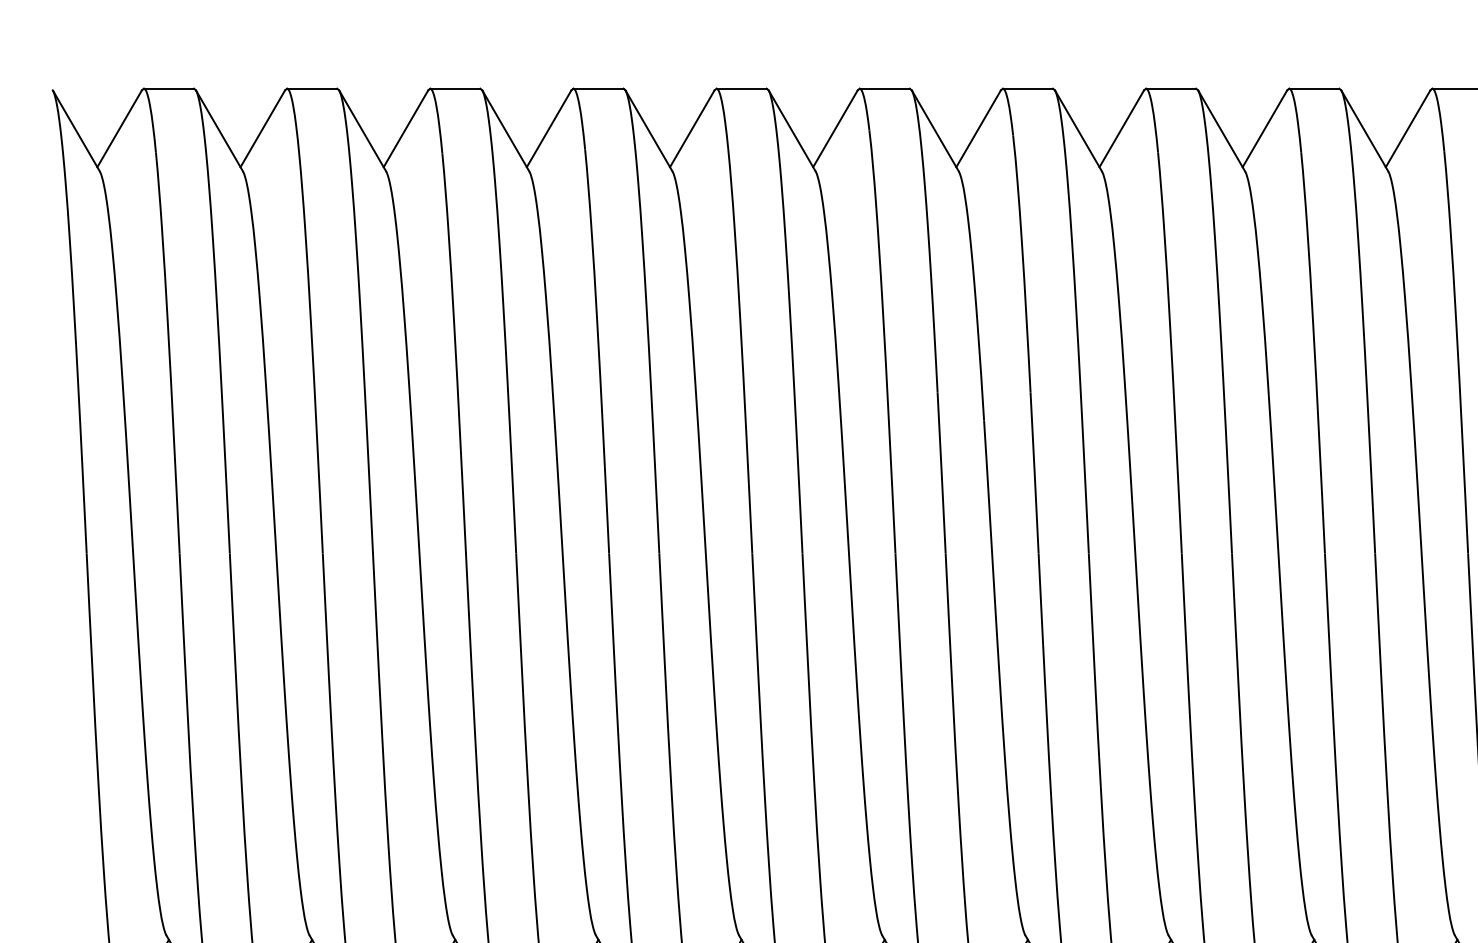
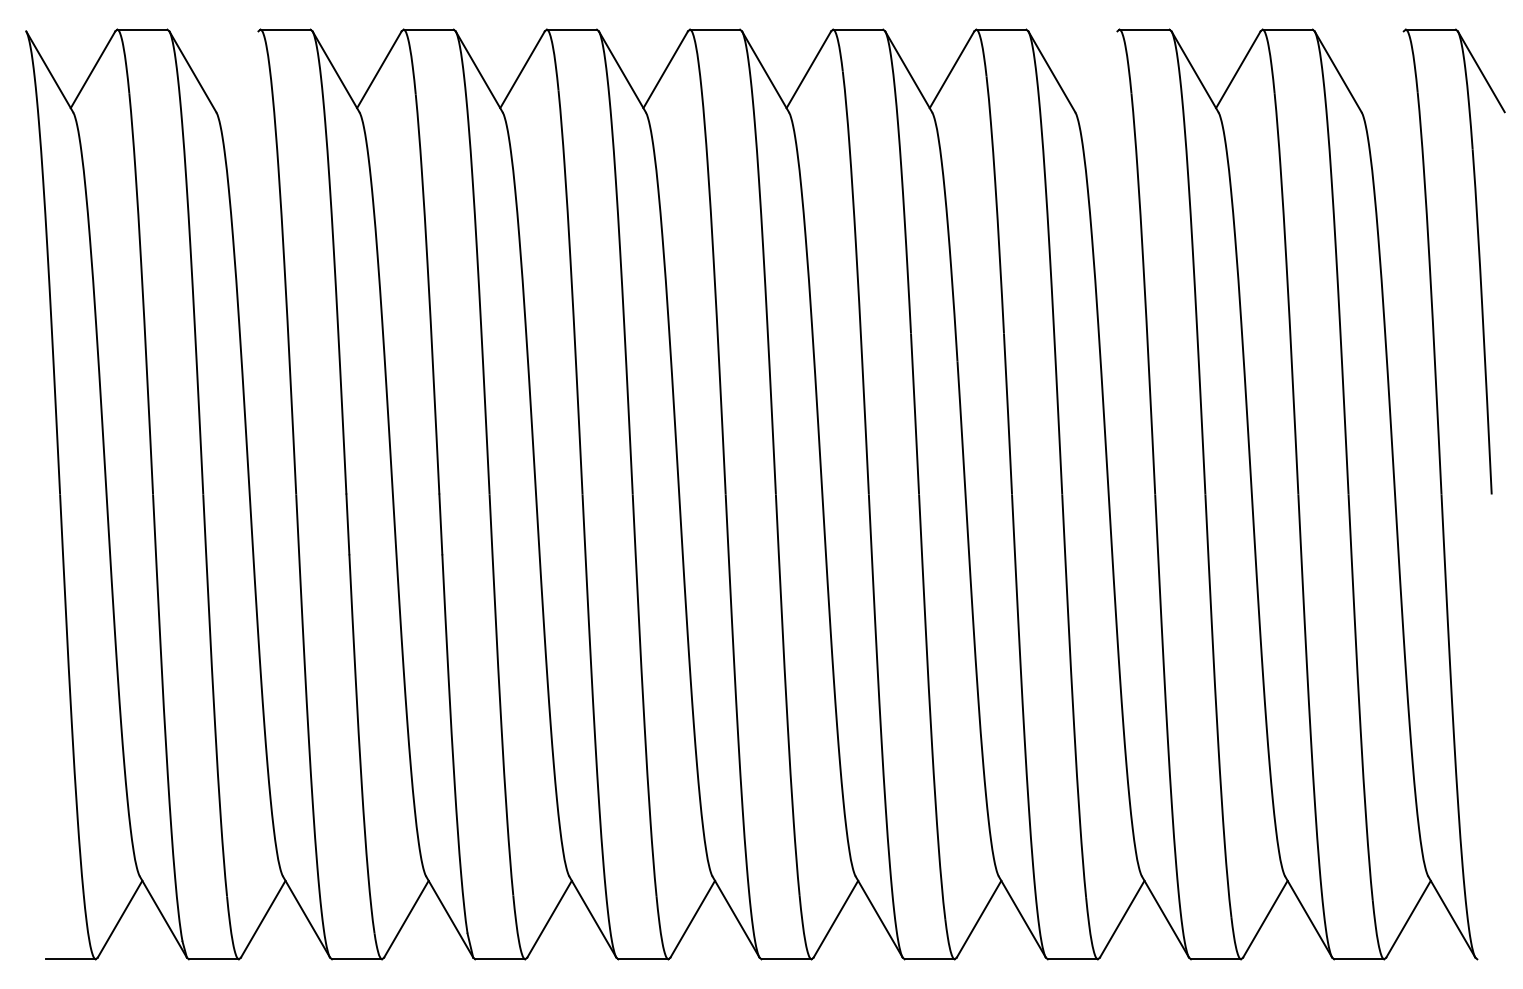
line: (262, 128) -> (235, 69), removed
line: (1121, 128) -> (1094, 69), removed
line: (1408, 128) -> (1381, 69), removed

